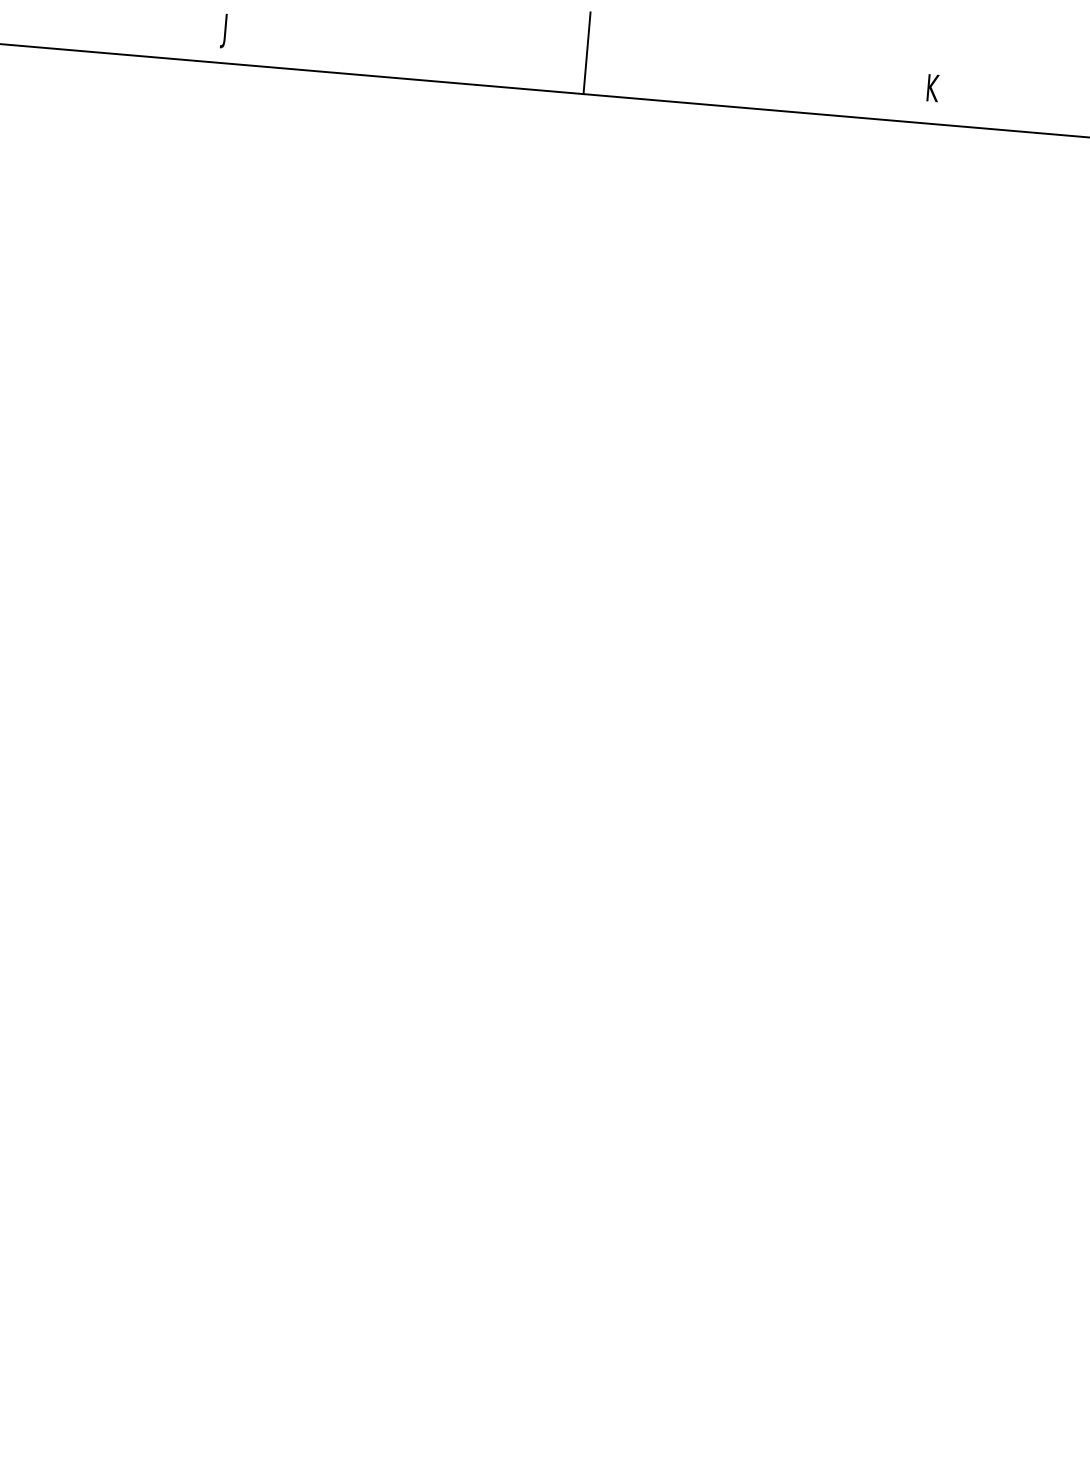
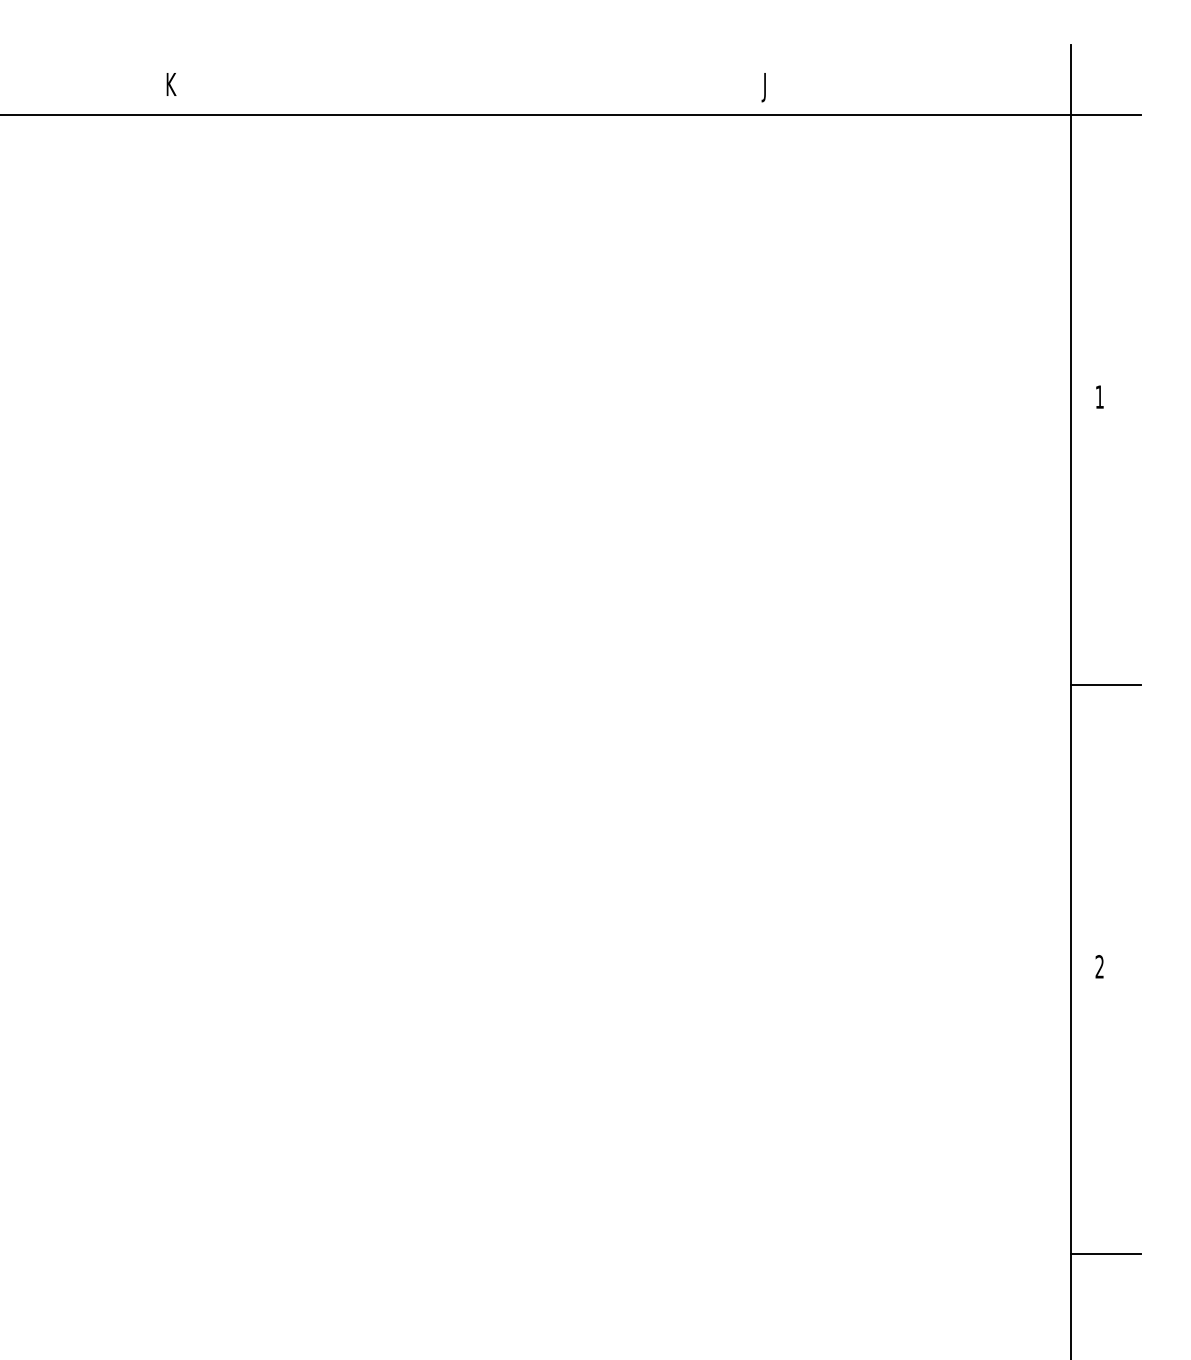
text: (228, 31) -> (170, 87), J -> K
line: (587, 52) -> (474, 79), removed
text: (931, 91) -> (767, 87), K -> J

